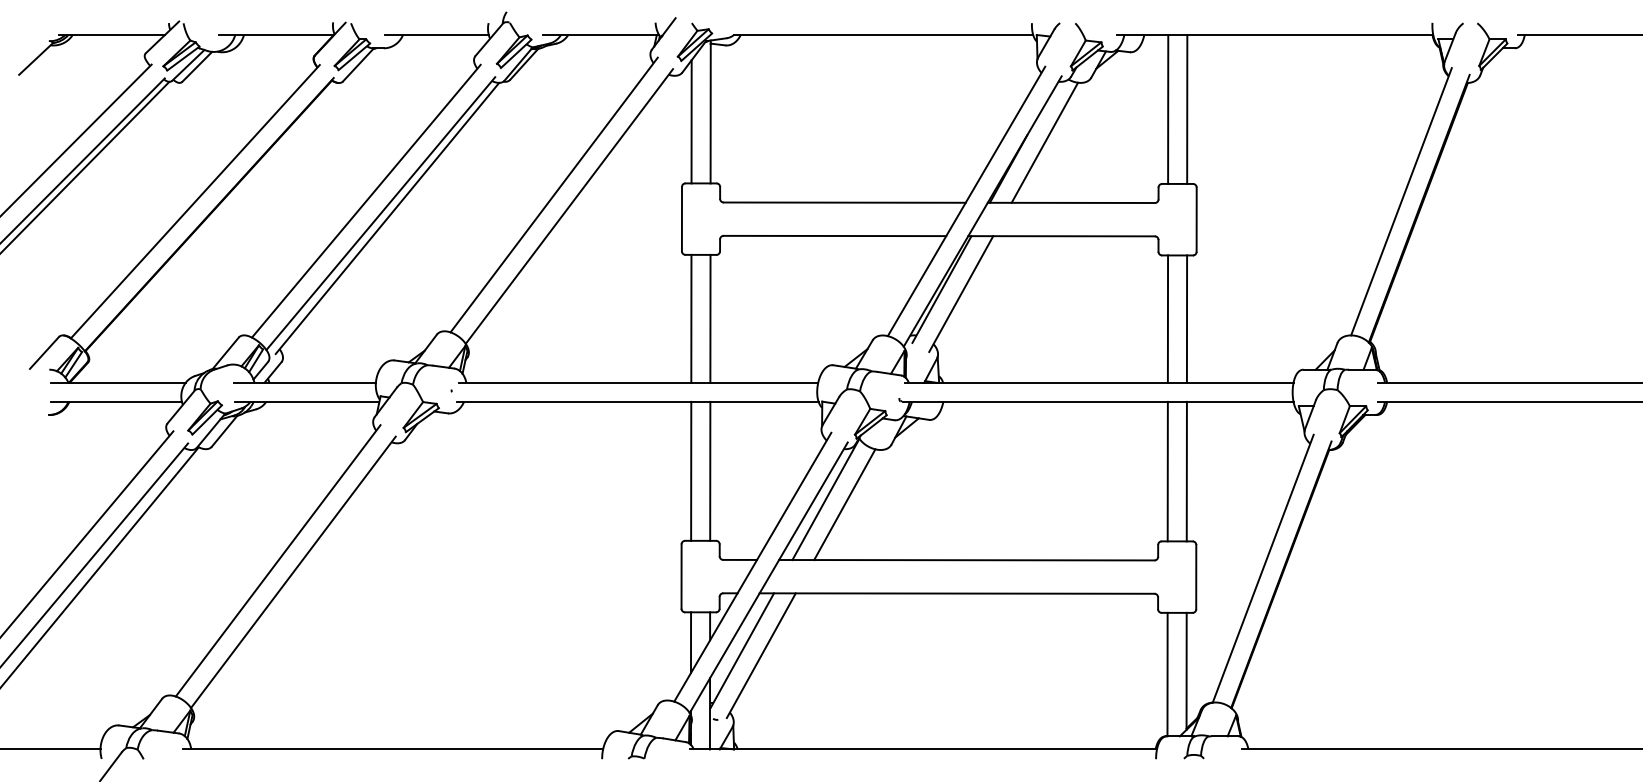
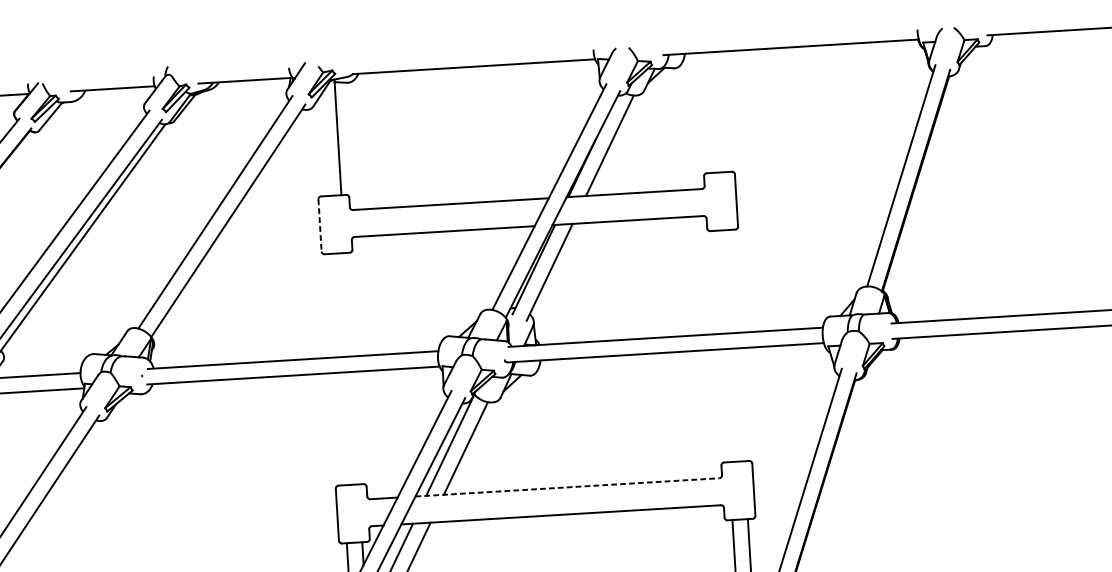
line: (1168, 109) -> (708, 112), removed
line: (1187, 109) -> (723, 111), removed
line: (691, 121) -> (322, 146), removed
line: (681, 219) -> (319, 225), solid -> dashed
line: (691, 318) -> (332, 305), removed
line: (710, 318) -> (348, 304), removed
line: (1167, 318) -> (717, 281), removed
line: (1186, 318) -> (733, 280), removed
line: (691, 470) -> (340, 428), removed
line: (710, 470) -> (355, 427), removed
line: (1167, 471) -> (725, 405), removed
line: (1186, 471) -> (740, 404), removed
line: (966, 560) -> (567, 487), solid -> dashed

